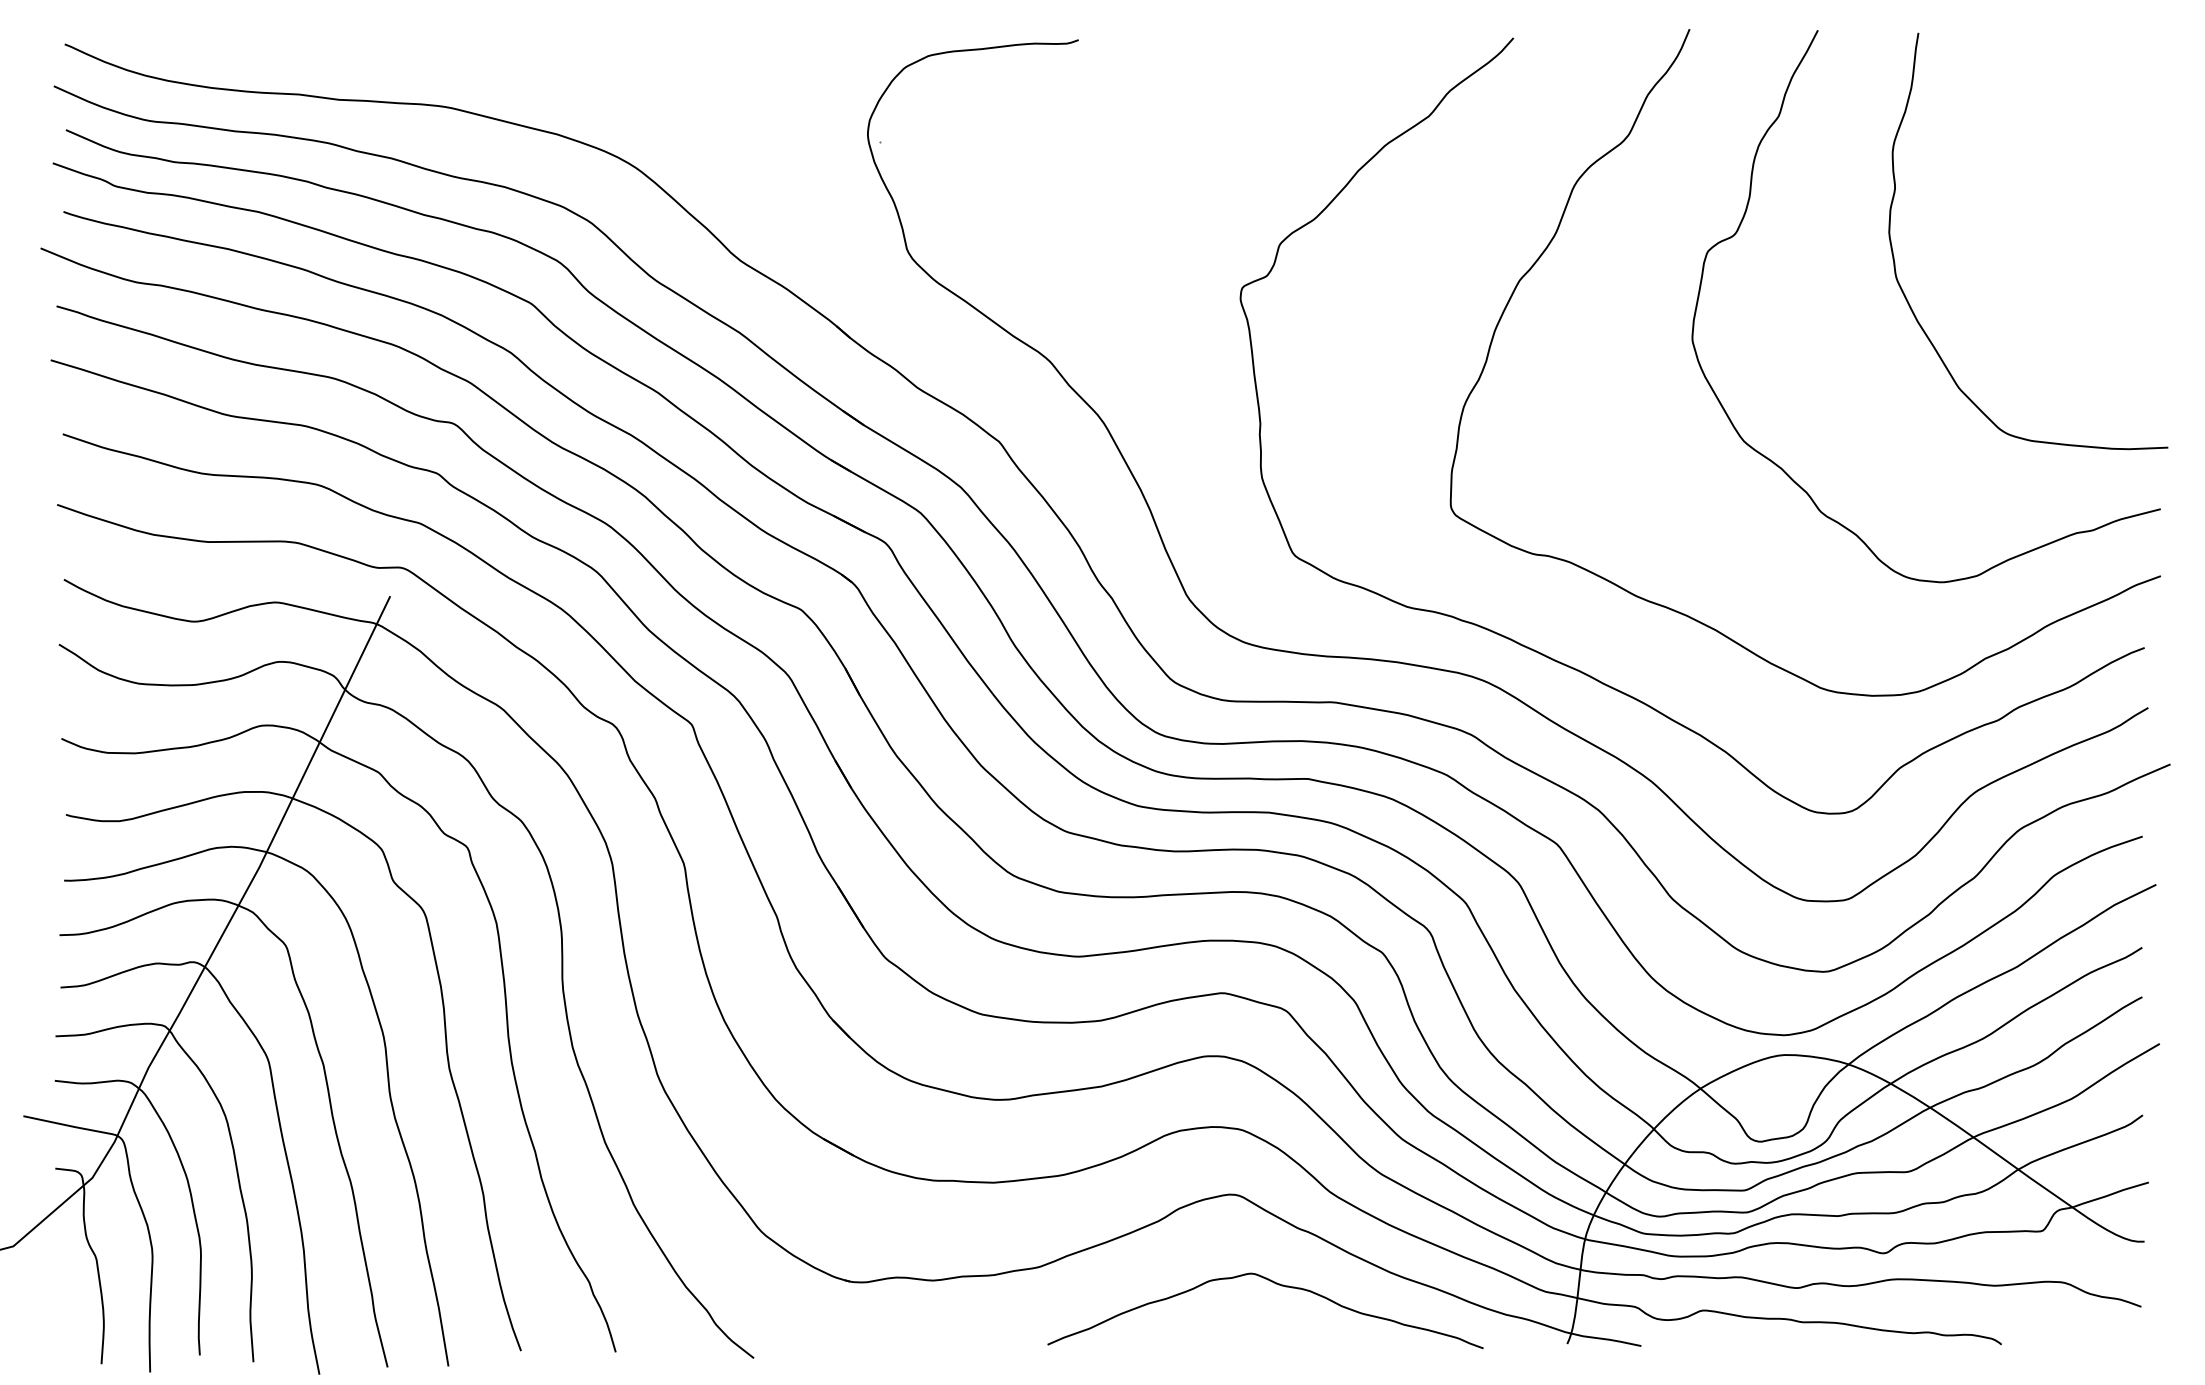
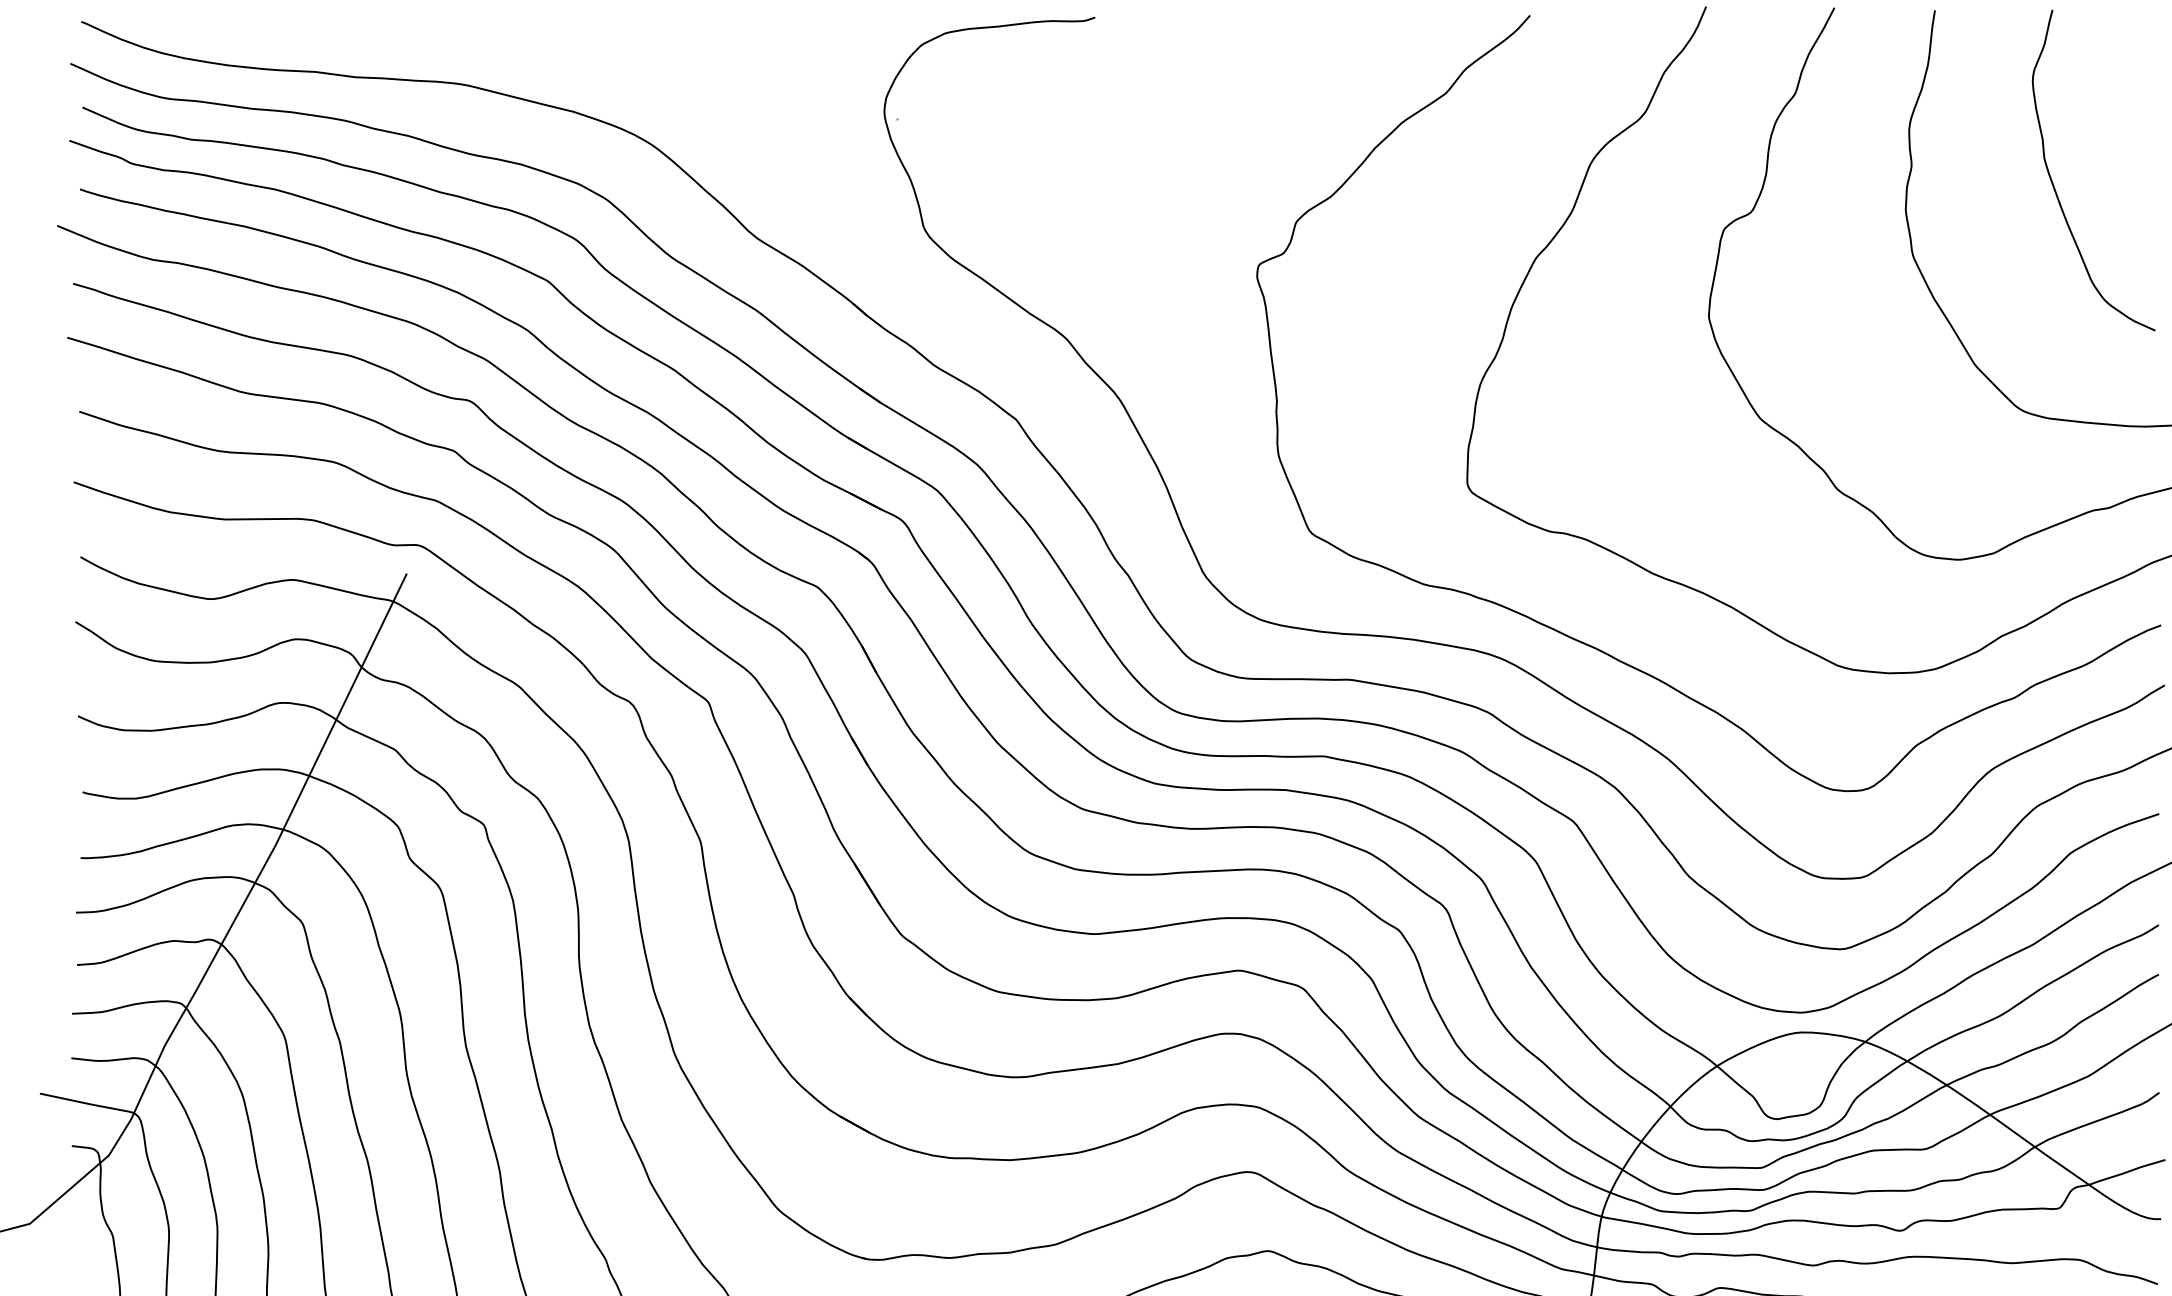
curve: (2037, 206) -> (2054, 183), added

